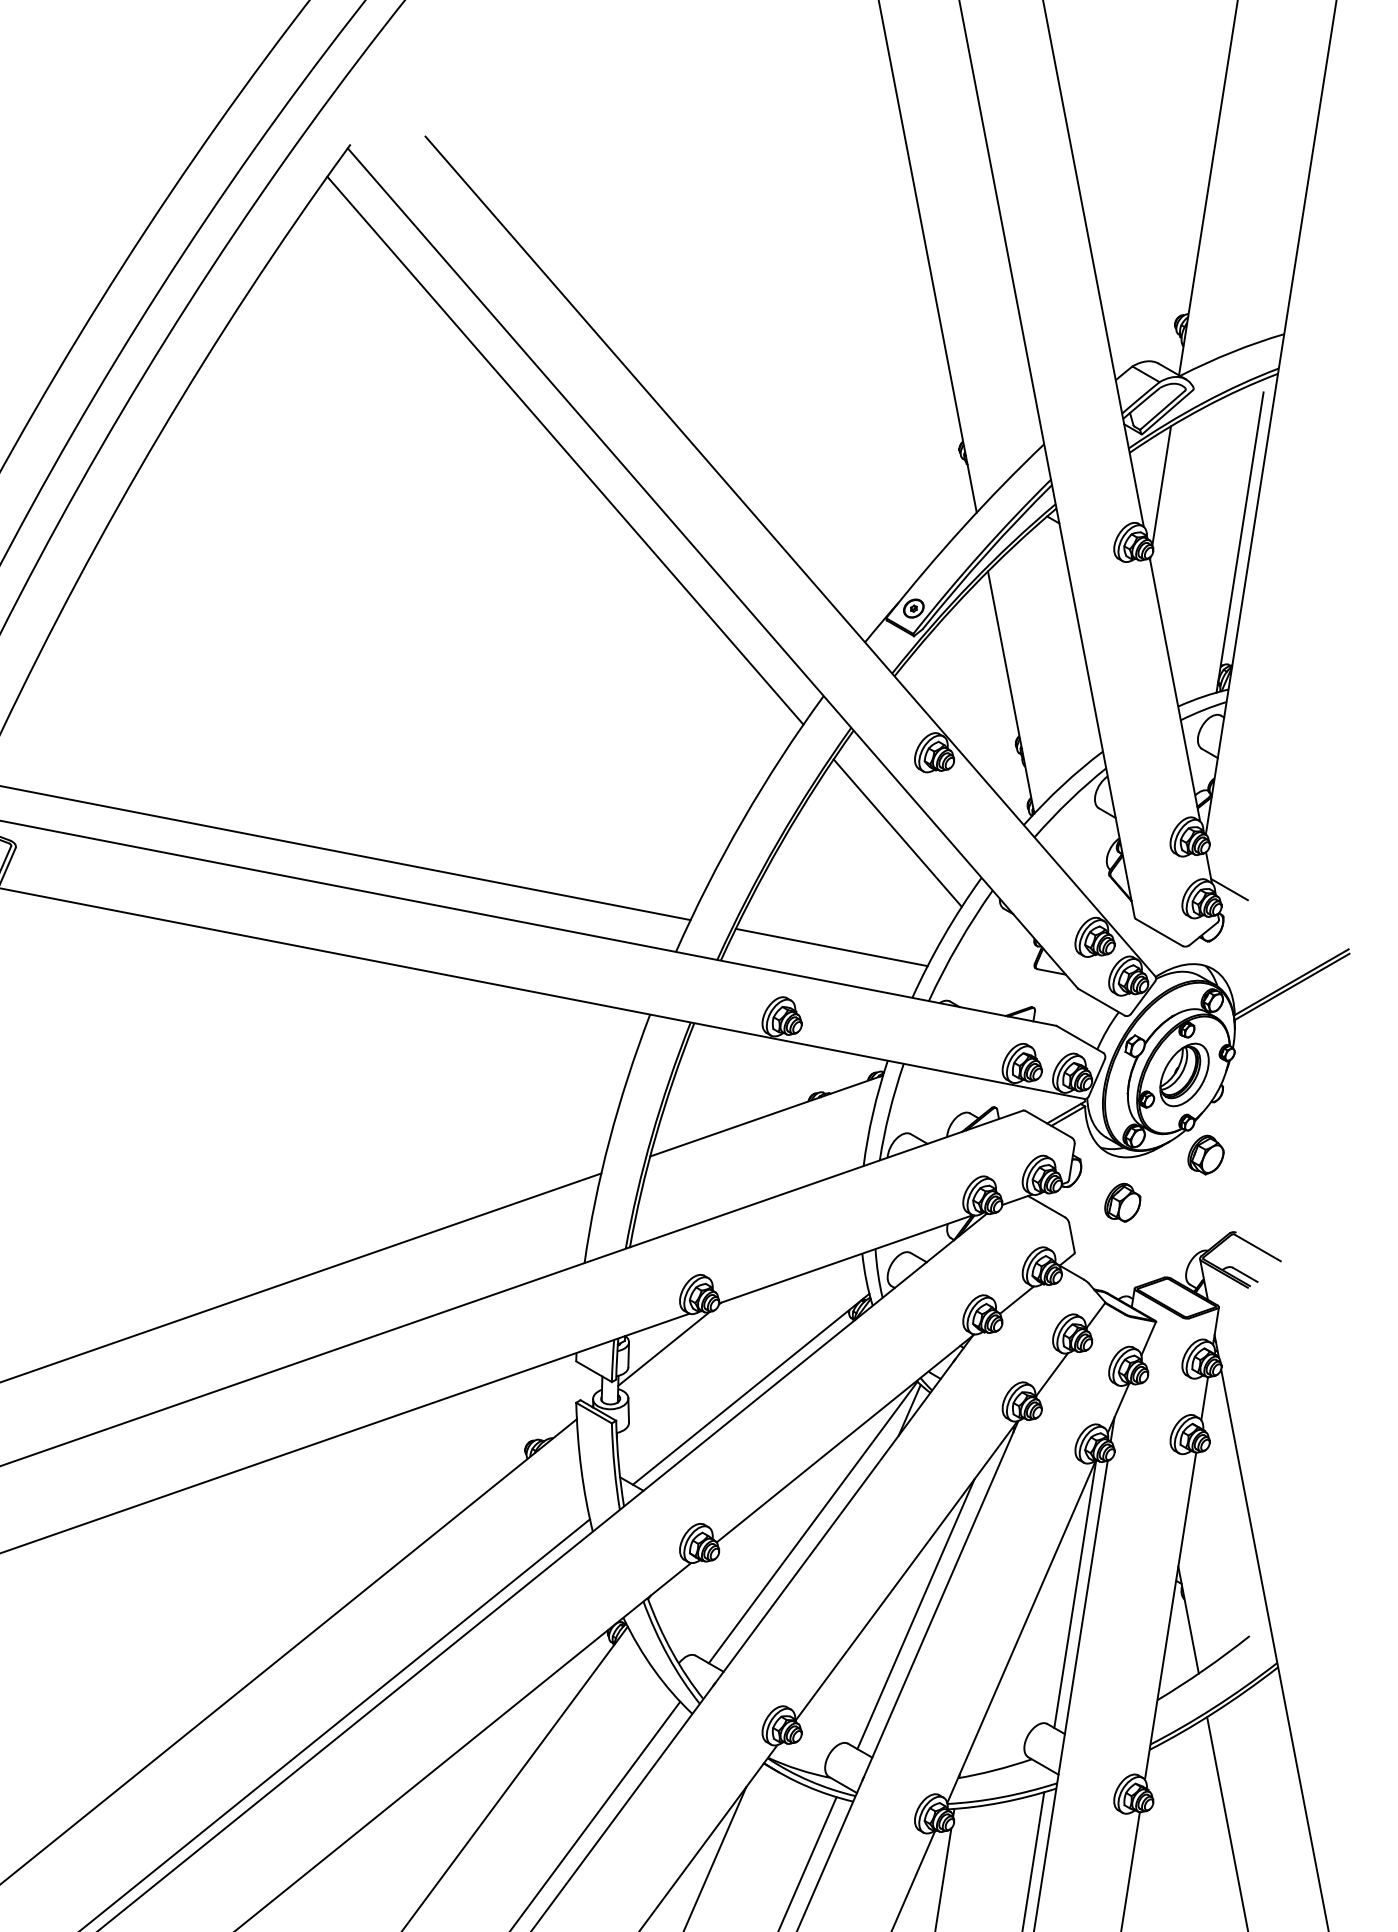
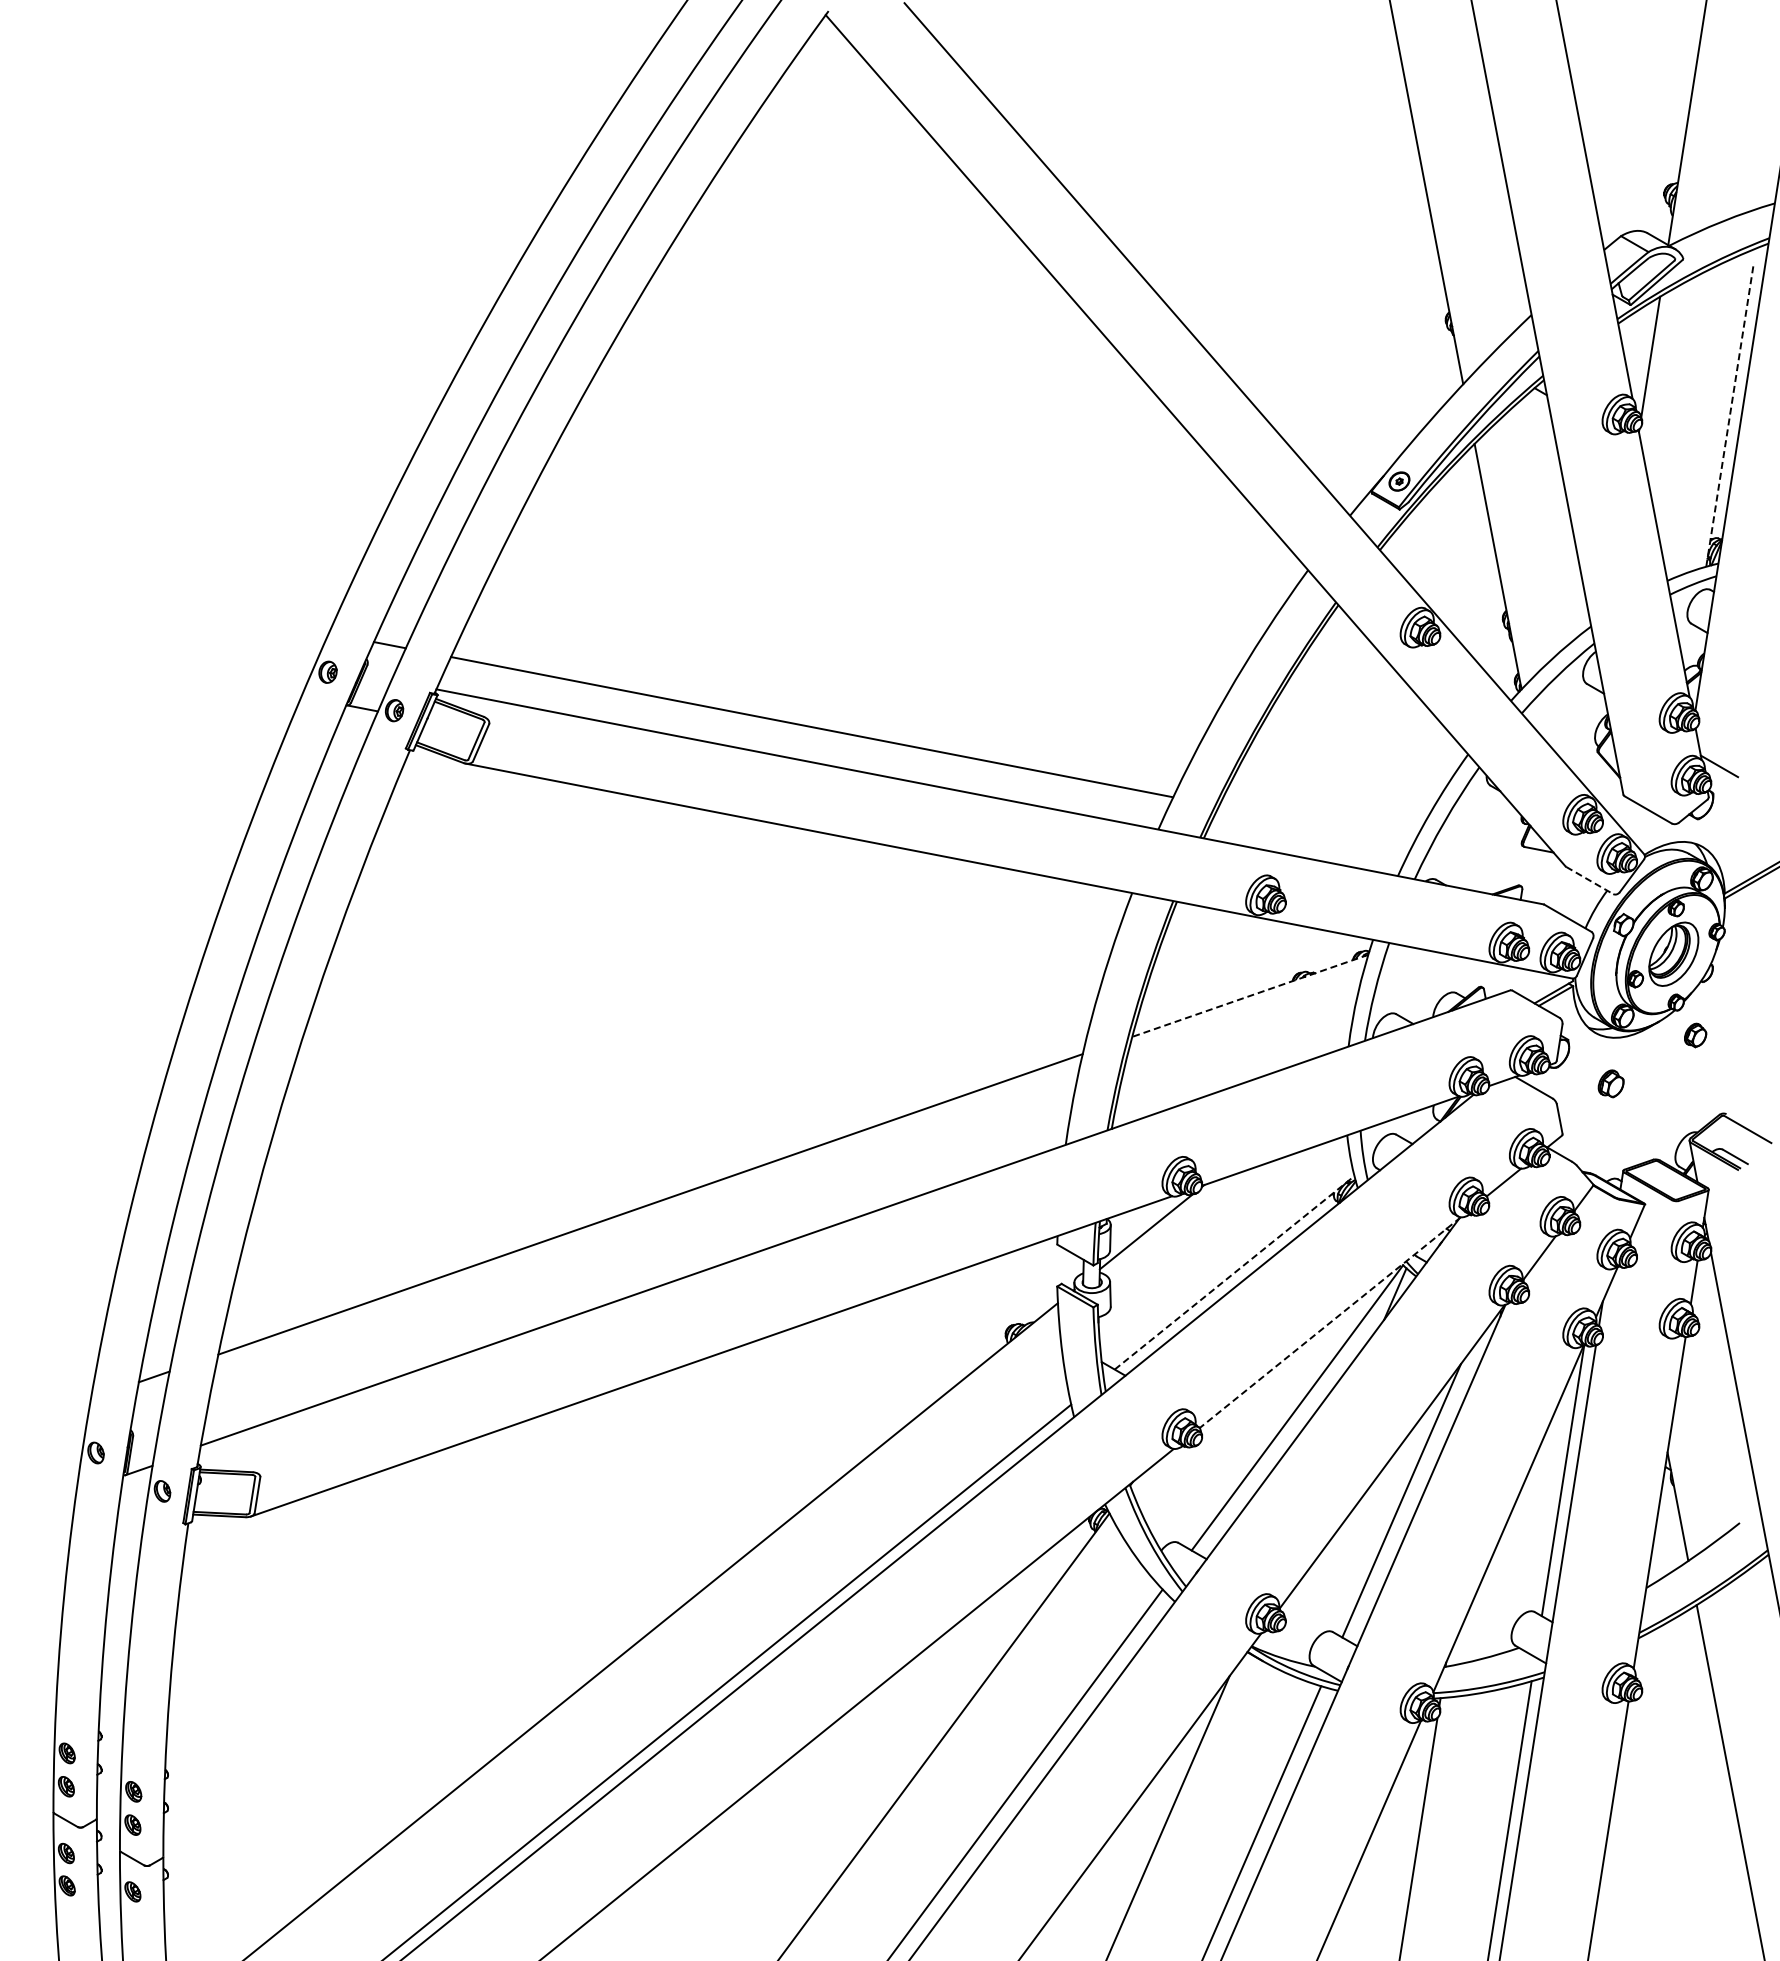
line: (565, 450) -> (1046, 321), removed
line: (1240, 542) -> (1730, 414), solid -> dashed
line: (898, 832) -> (1383, 708), removed
line: (831, 946) -> (1316, 824), removed
line: (1102, 1002) -> (1590, 880), solid -> dashed
line: (766, 1115) -> (1250, 995), solid -> dashed
part: (1205, 1155) -> (1695, 1035), size x0.6
part: (1122, 1202) -> (1610, 1083), size x0.7
line: (751, 1388) -> (1234, 1272), solid -> dashed
line: (845, 1438) -> (1330, 1322), solid -> dashed

